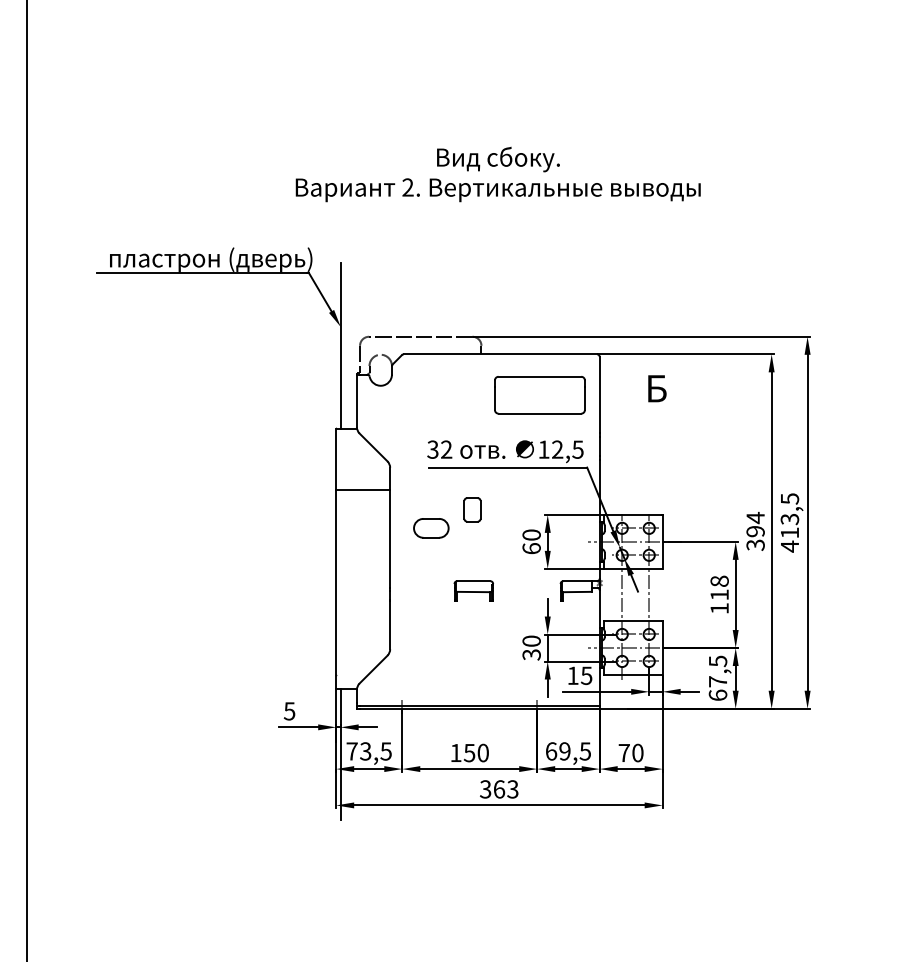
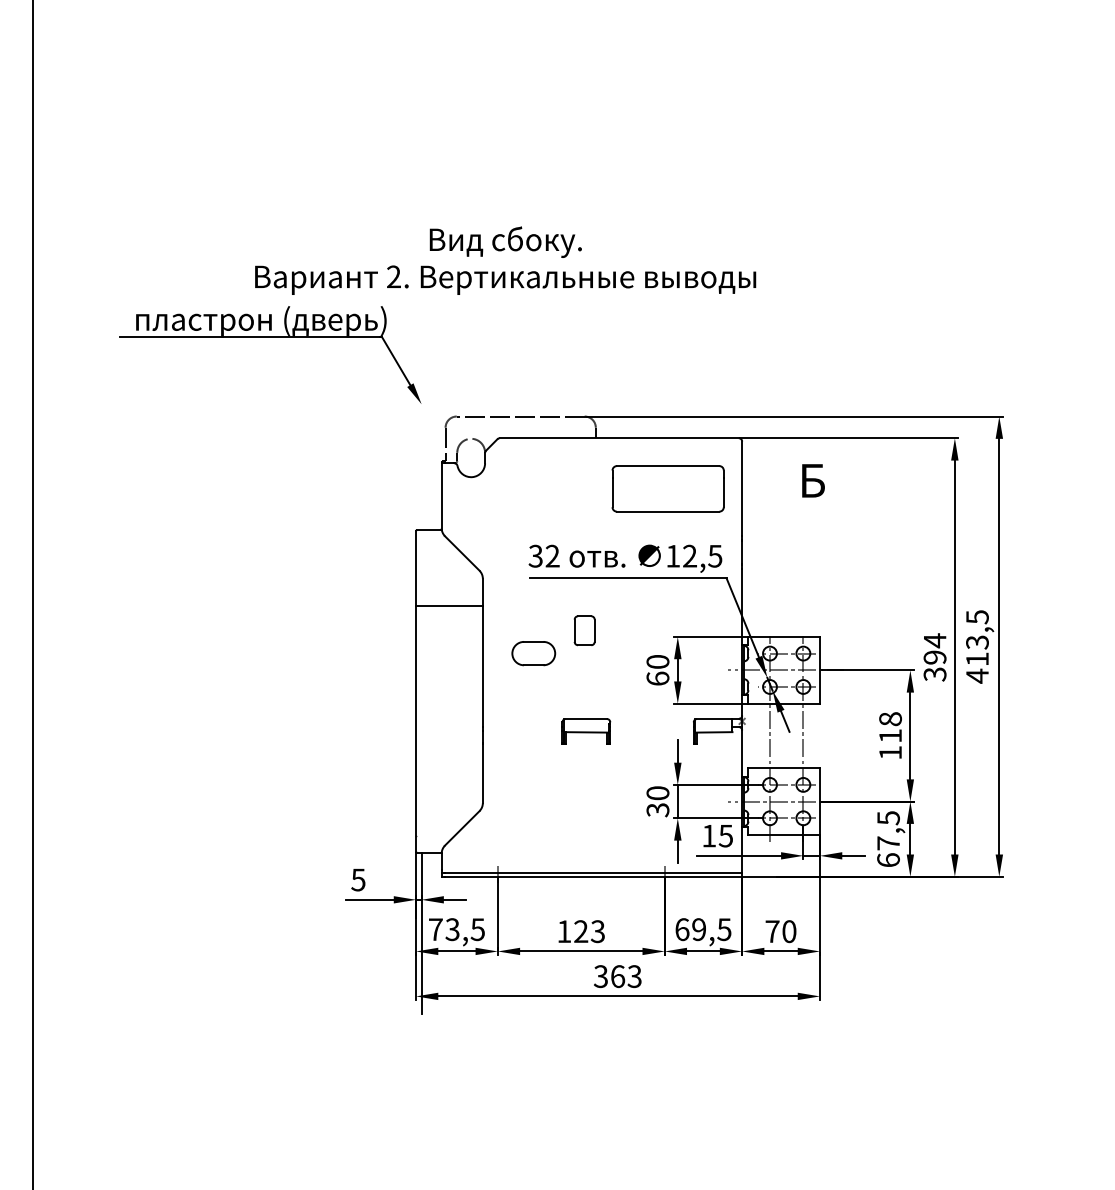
text: (498, 174) -> (505, 260), moved
line: (340, 345) -> (421, 427), removed
text: (476, 752) -> (589, 931), 150 -> 123

